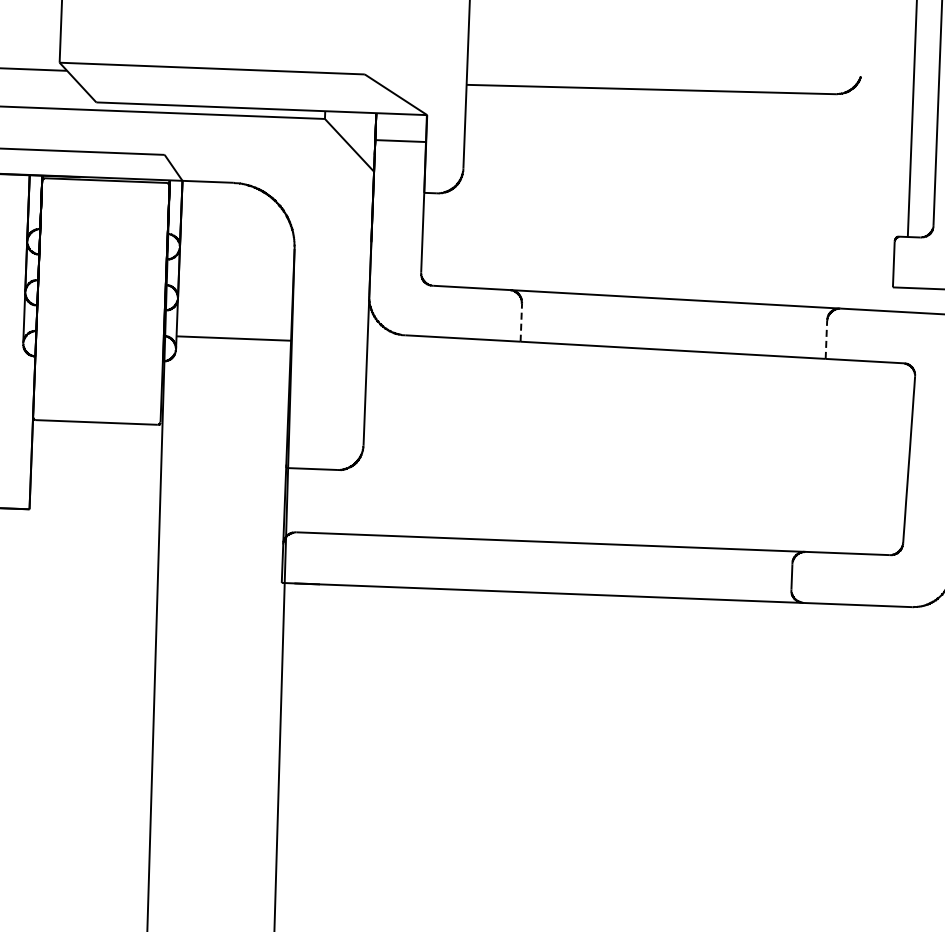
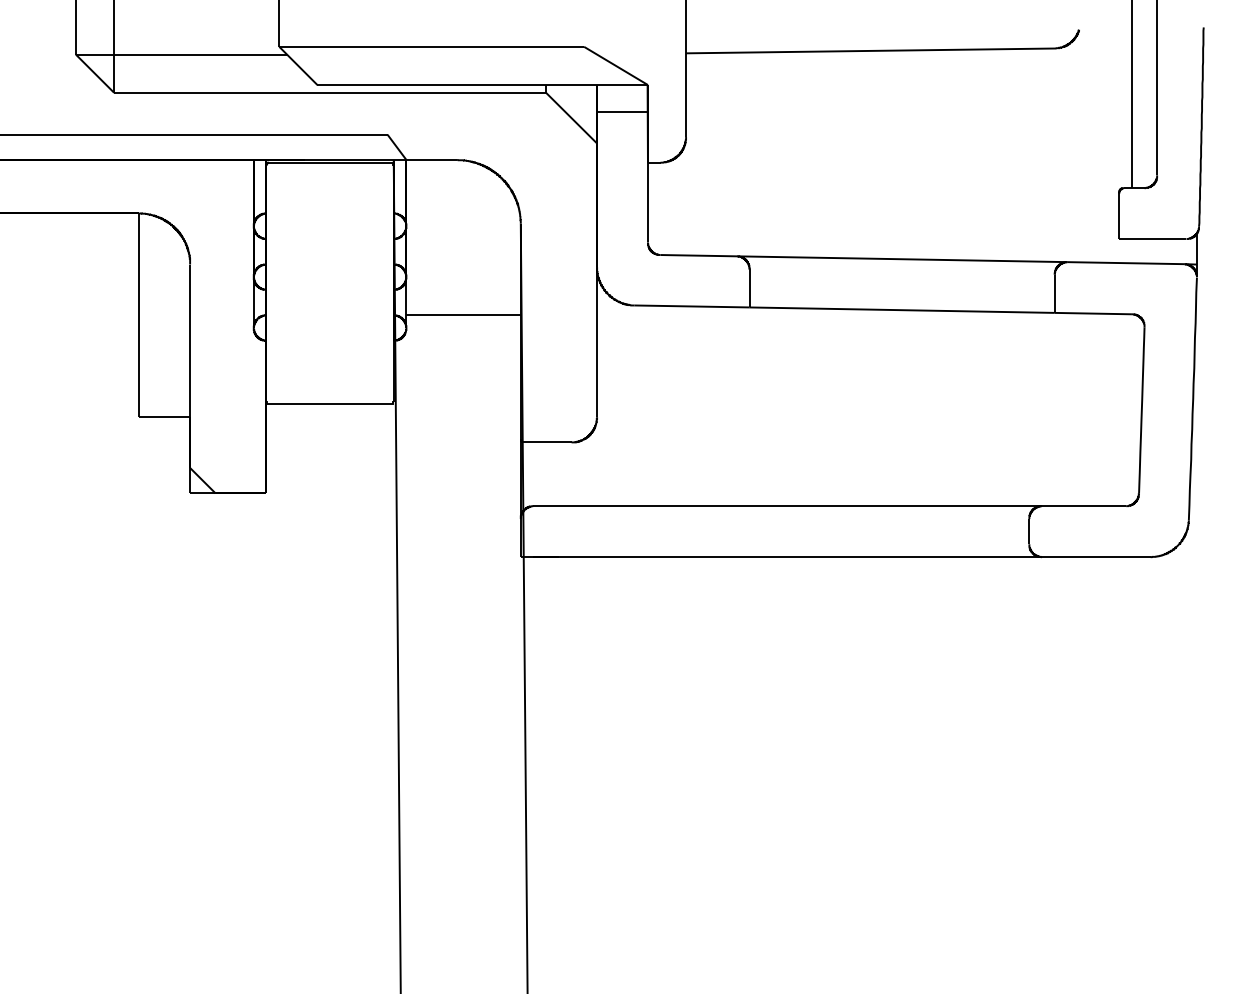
line: (521, 321) -> (749, 287), dashed -> solid
line: (826, 339) -> (1054, 293), dashed -> solid

